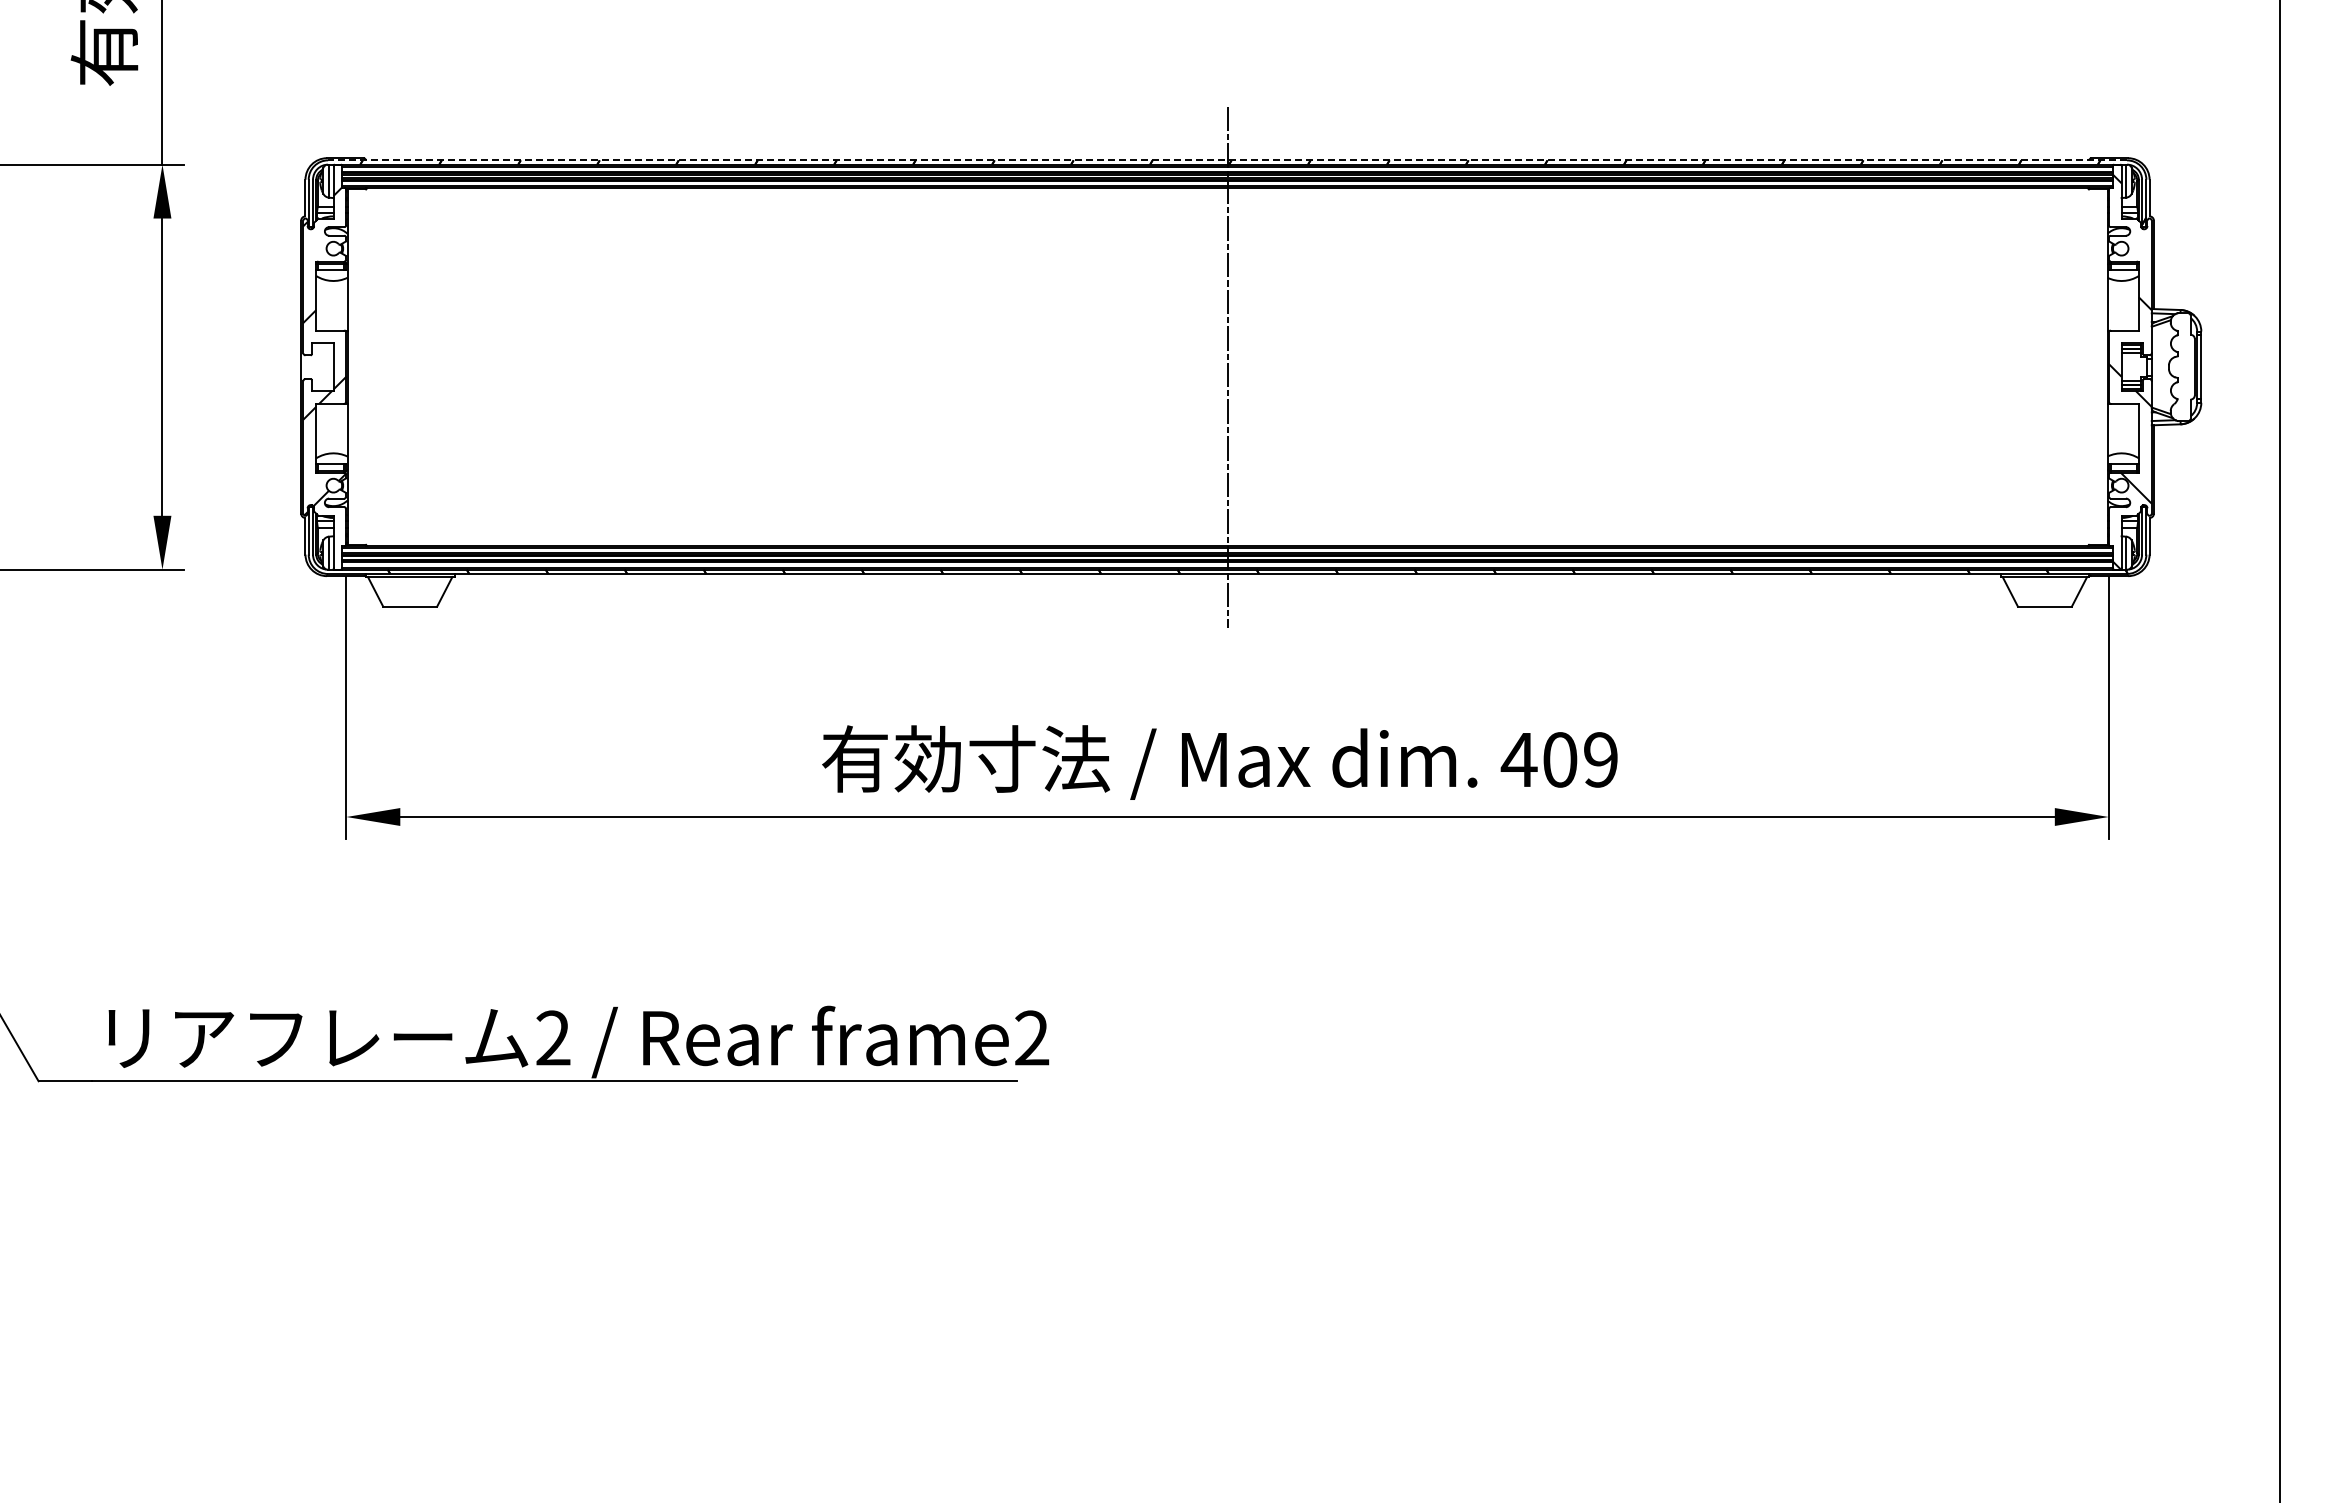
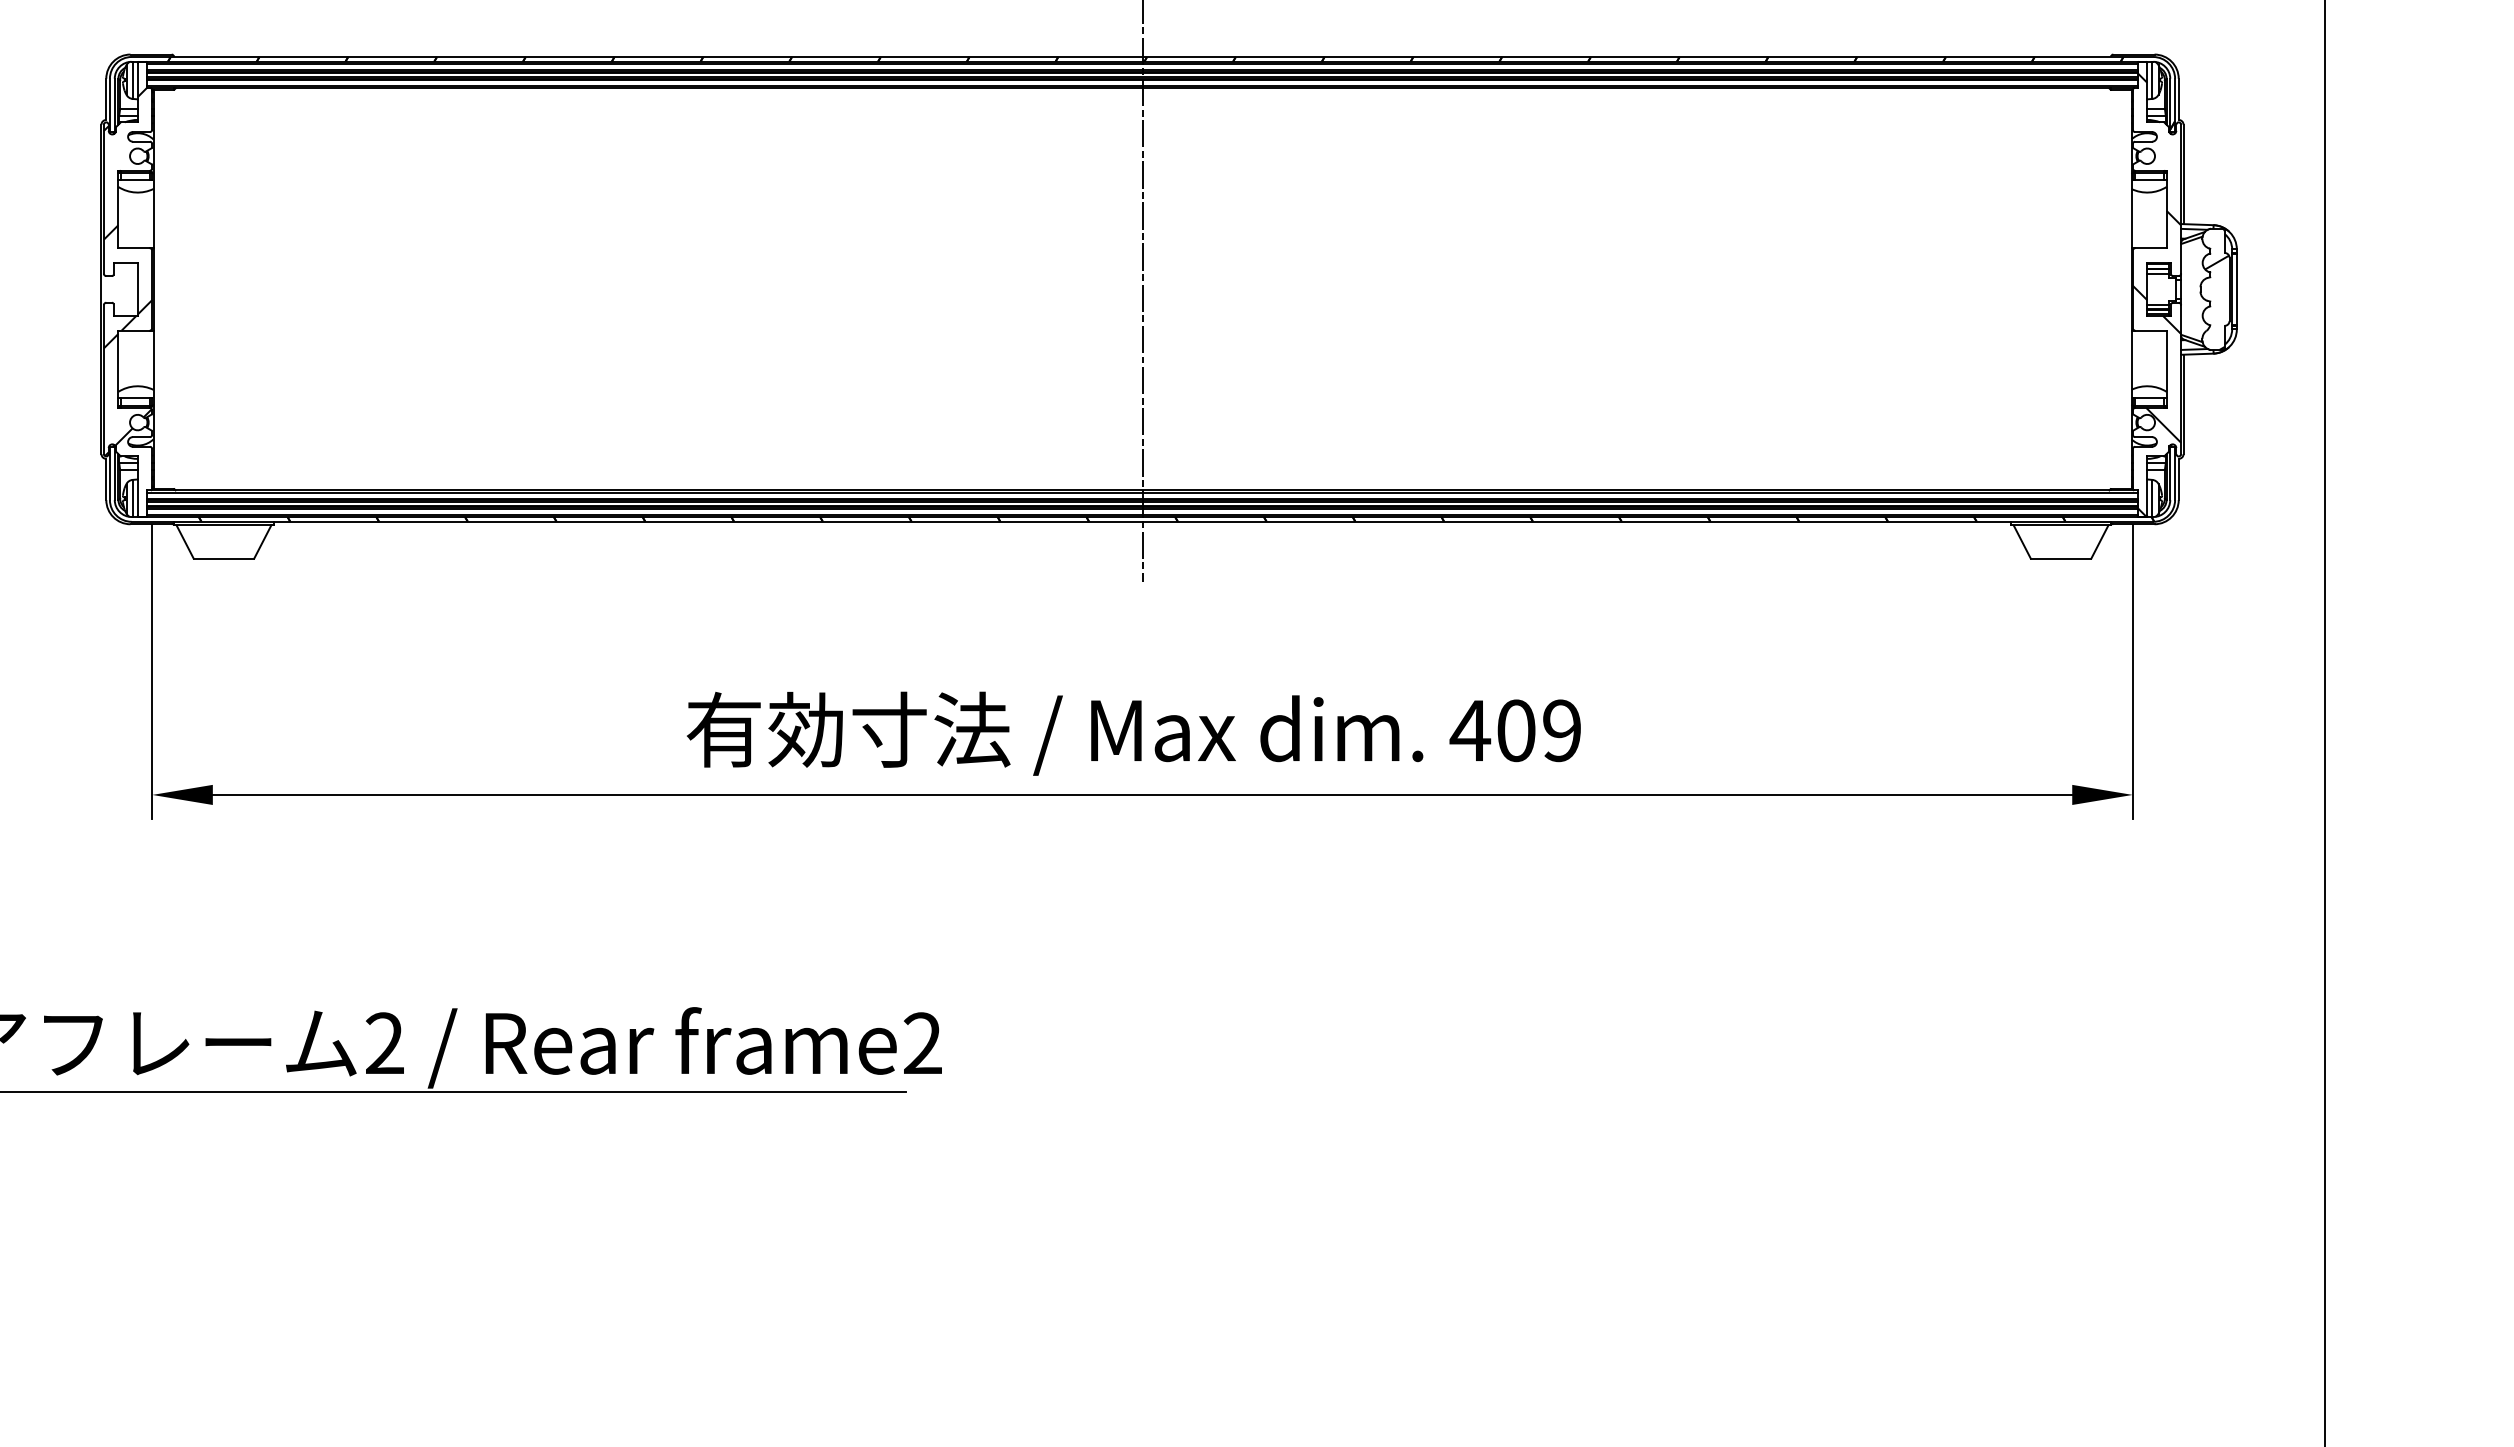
line: (1227, 160) -> (1142, 57), dashed -> solid
hatch: (2183, 379) -> (2216, 303), added

